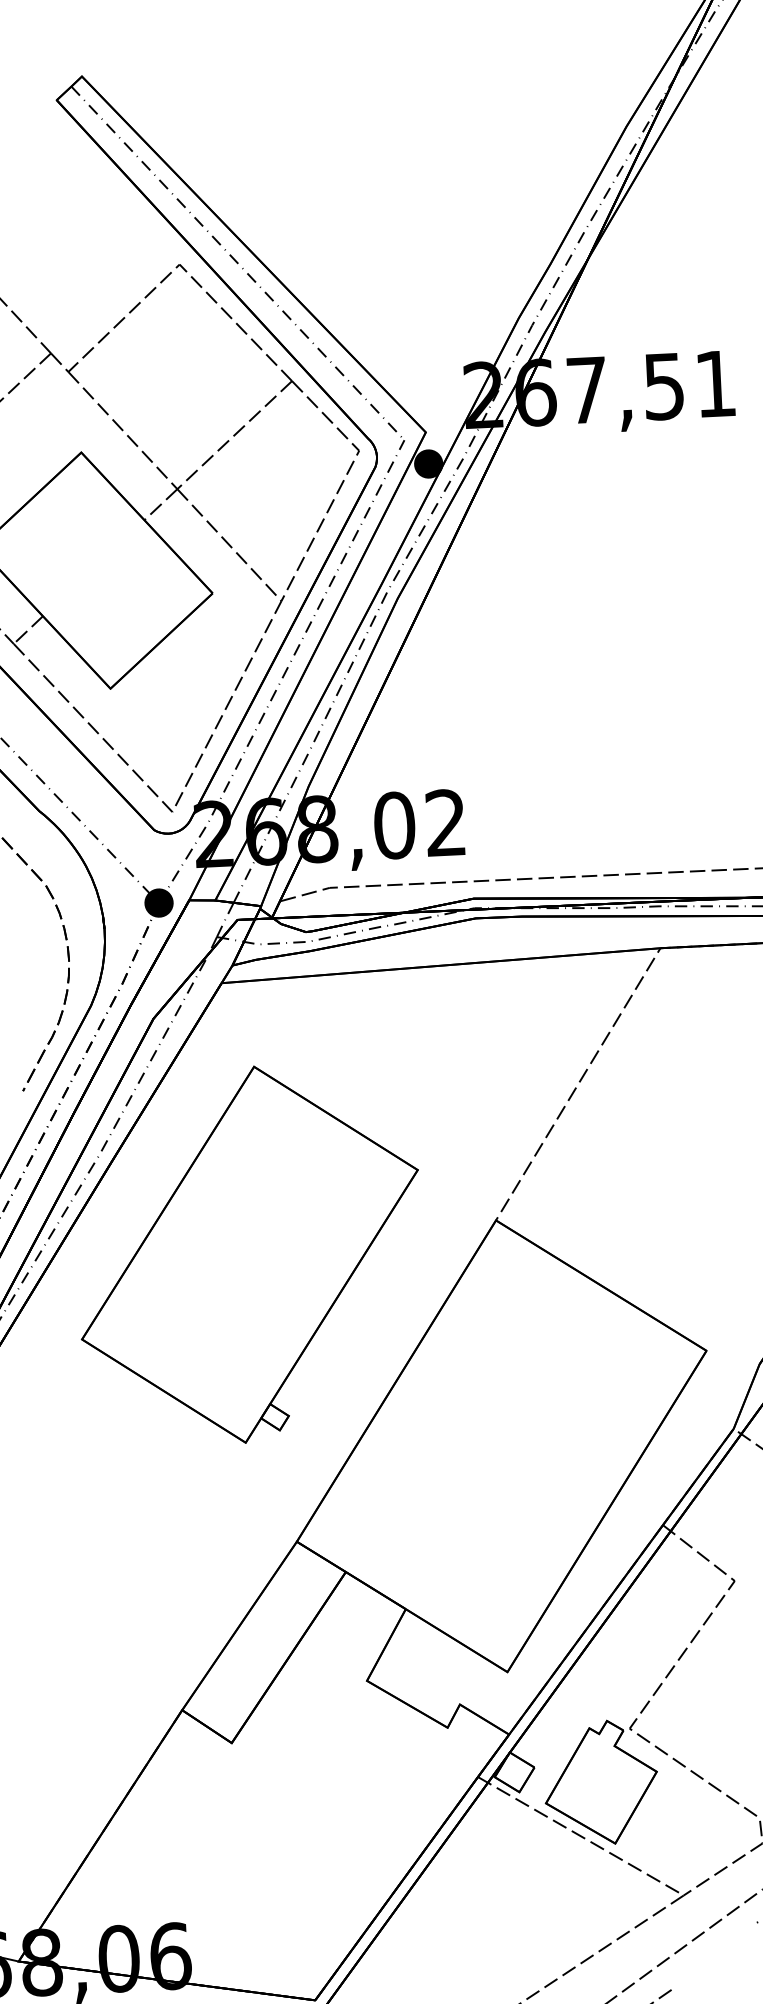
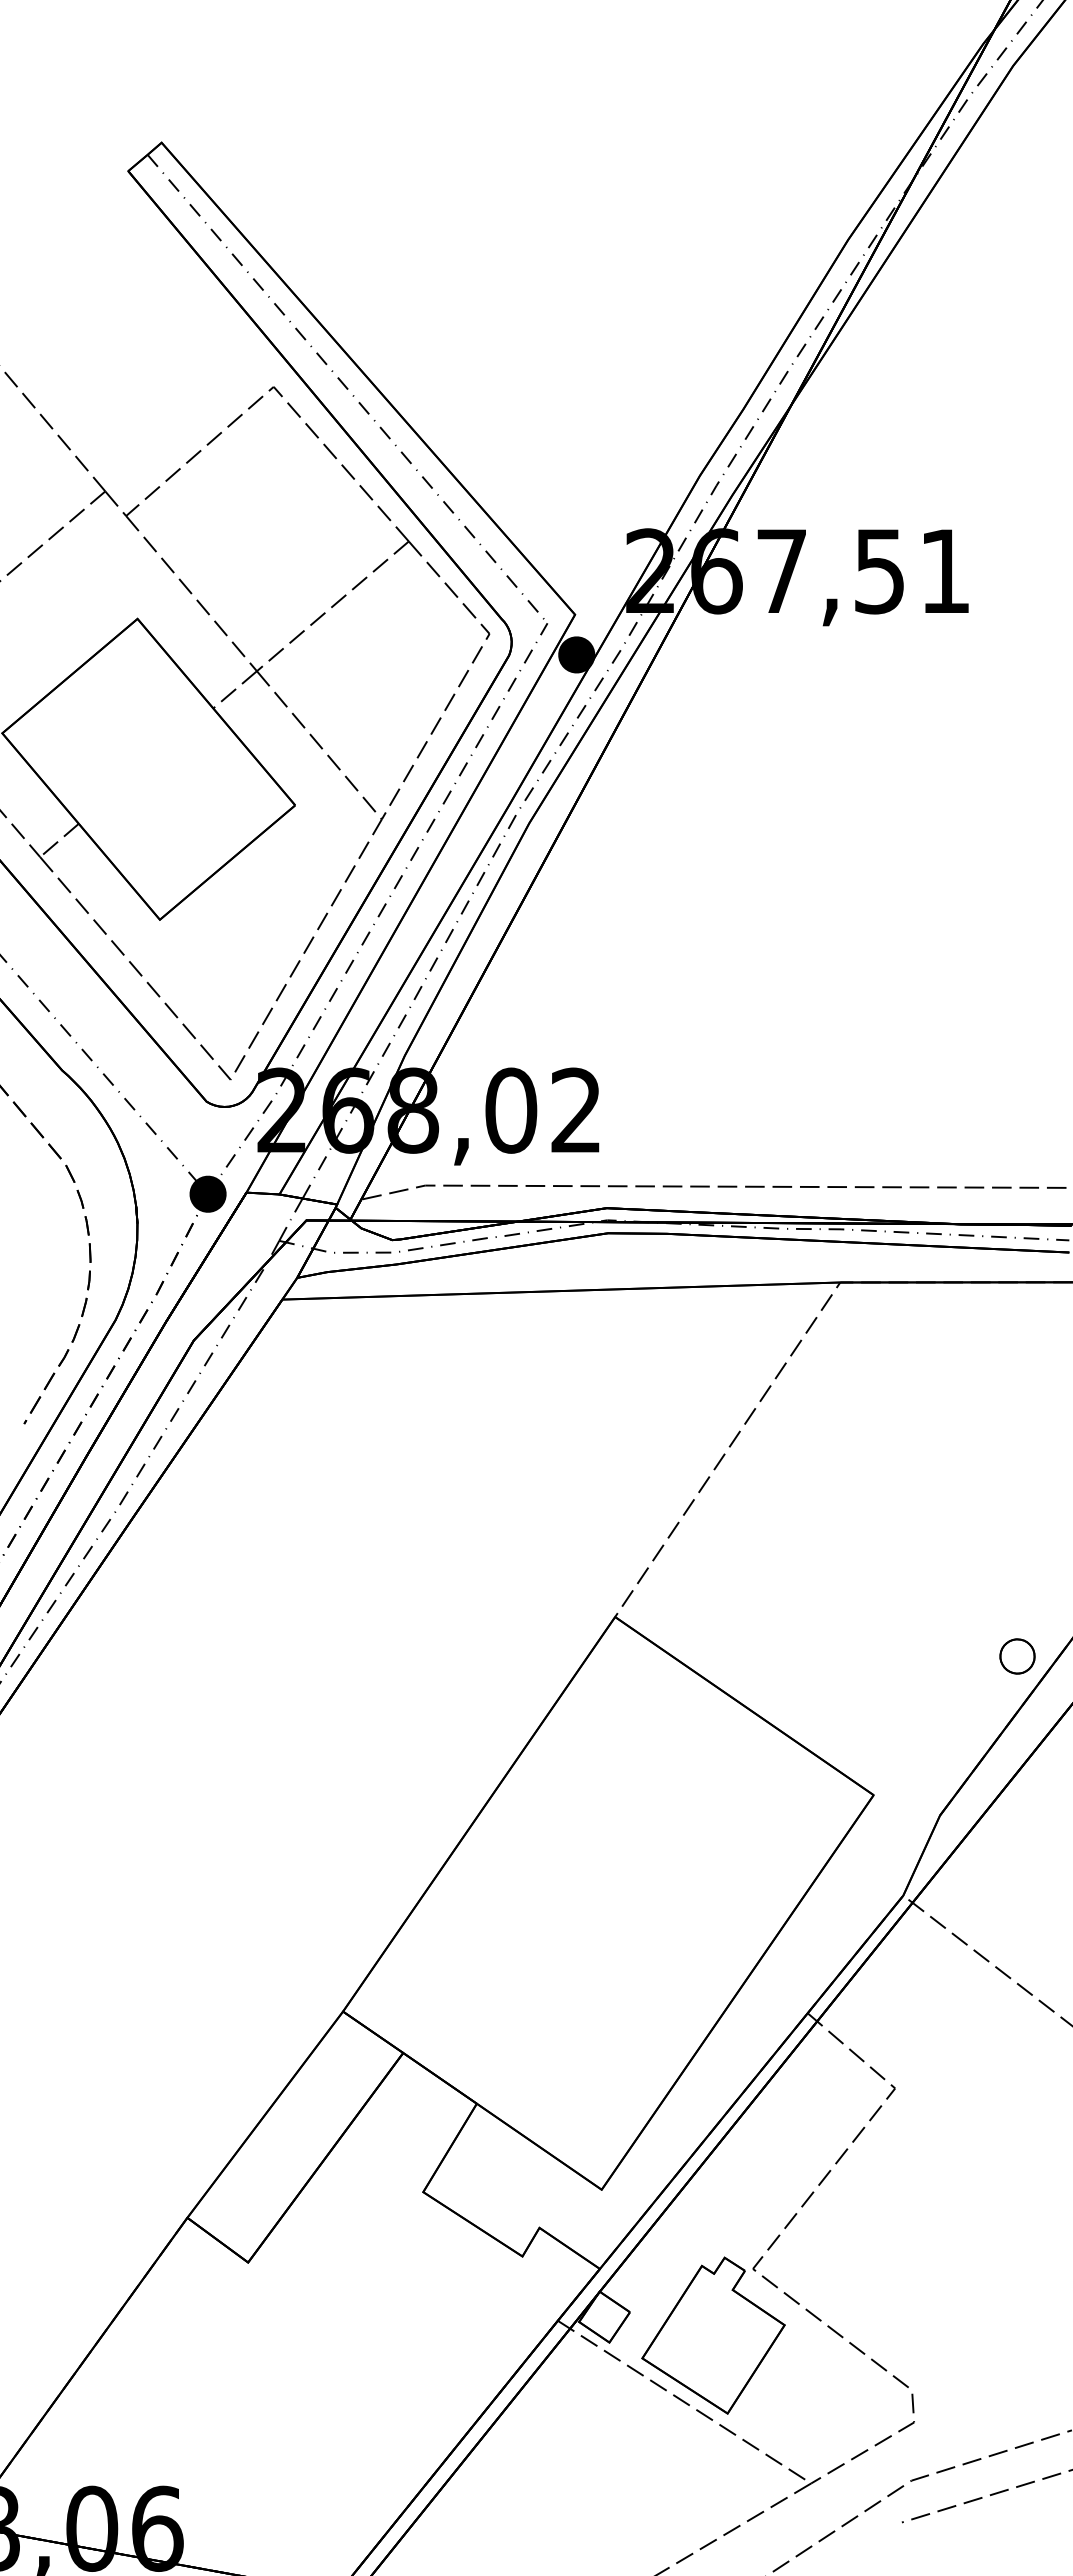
part: (250, 1254) -> (301, 1645), removed

